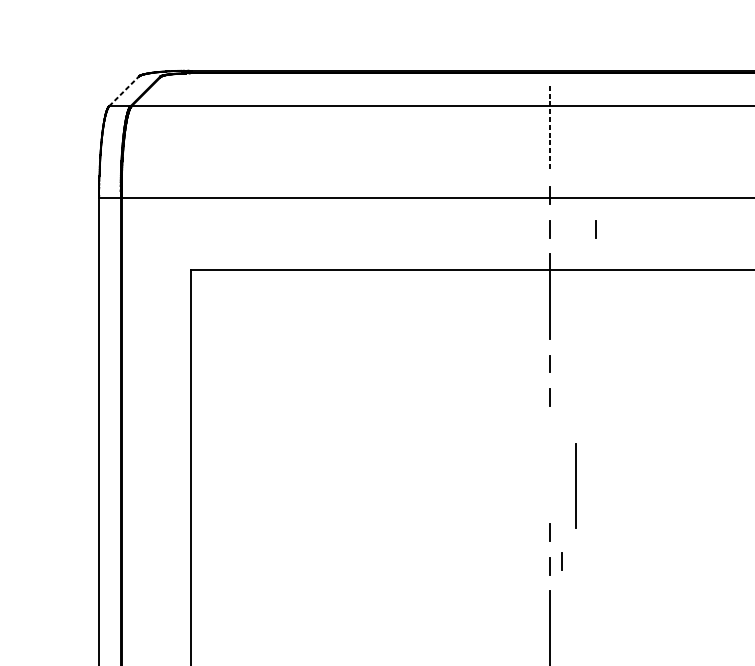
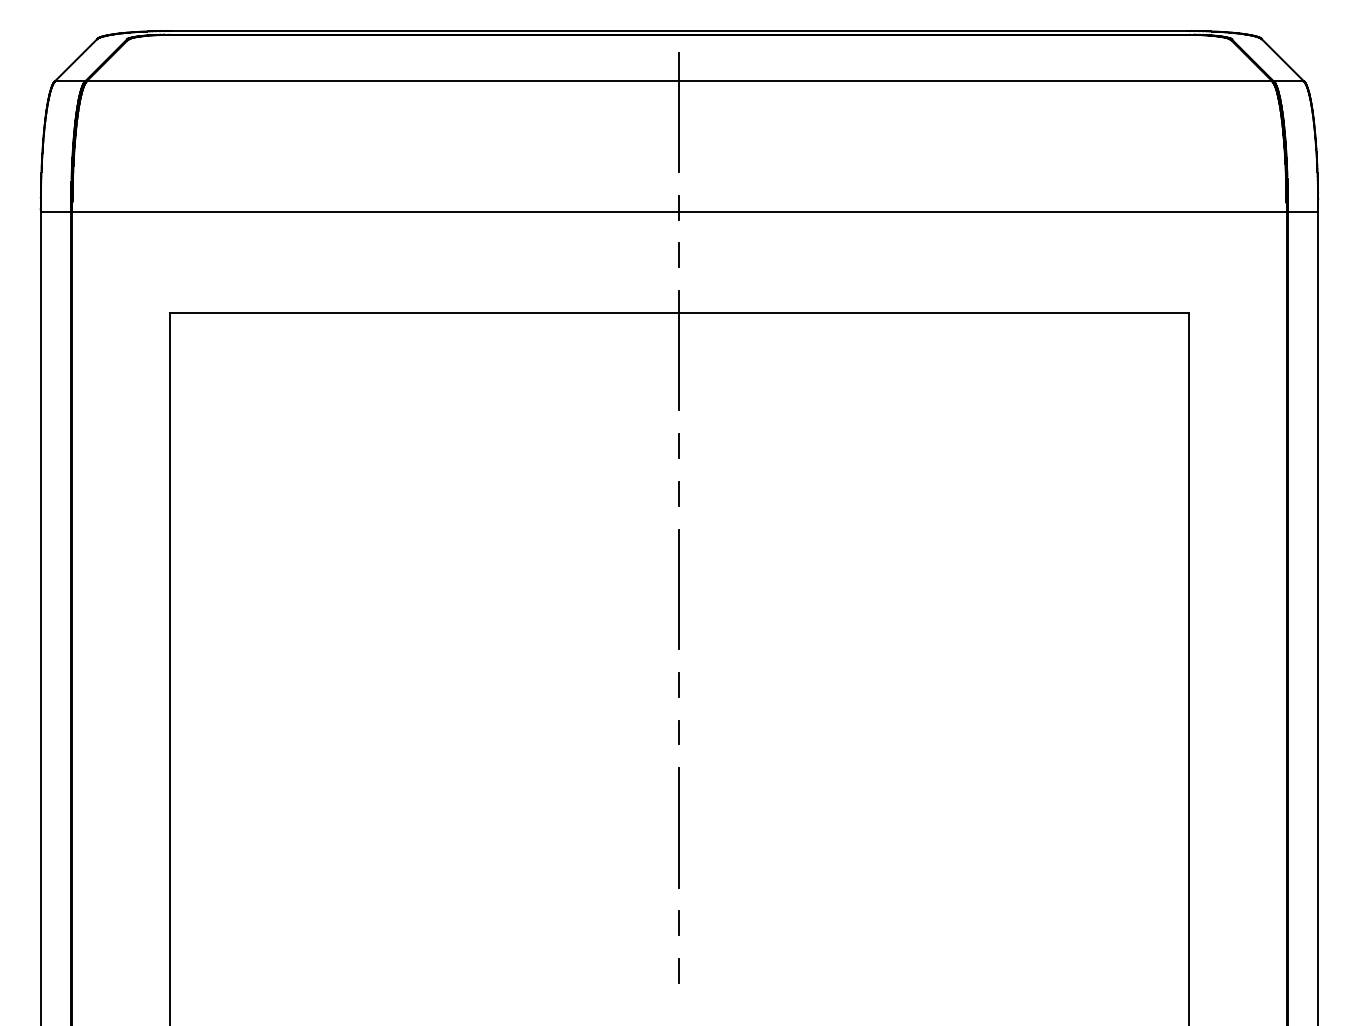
line: (124, 91) -> (76, 60), dashed -> solid
line: (550, 128) -> (679, 112), dashed -> solid
line: (595, 228) -> (743, 254), removed
line: (574, 486) -> (678, 589), moved
line: (561, 561) -> (695, 725), removed

